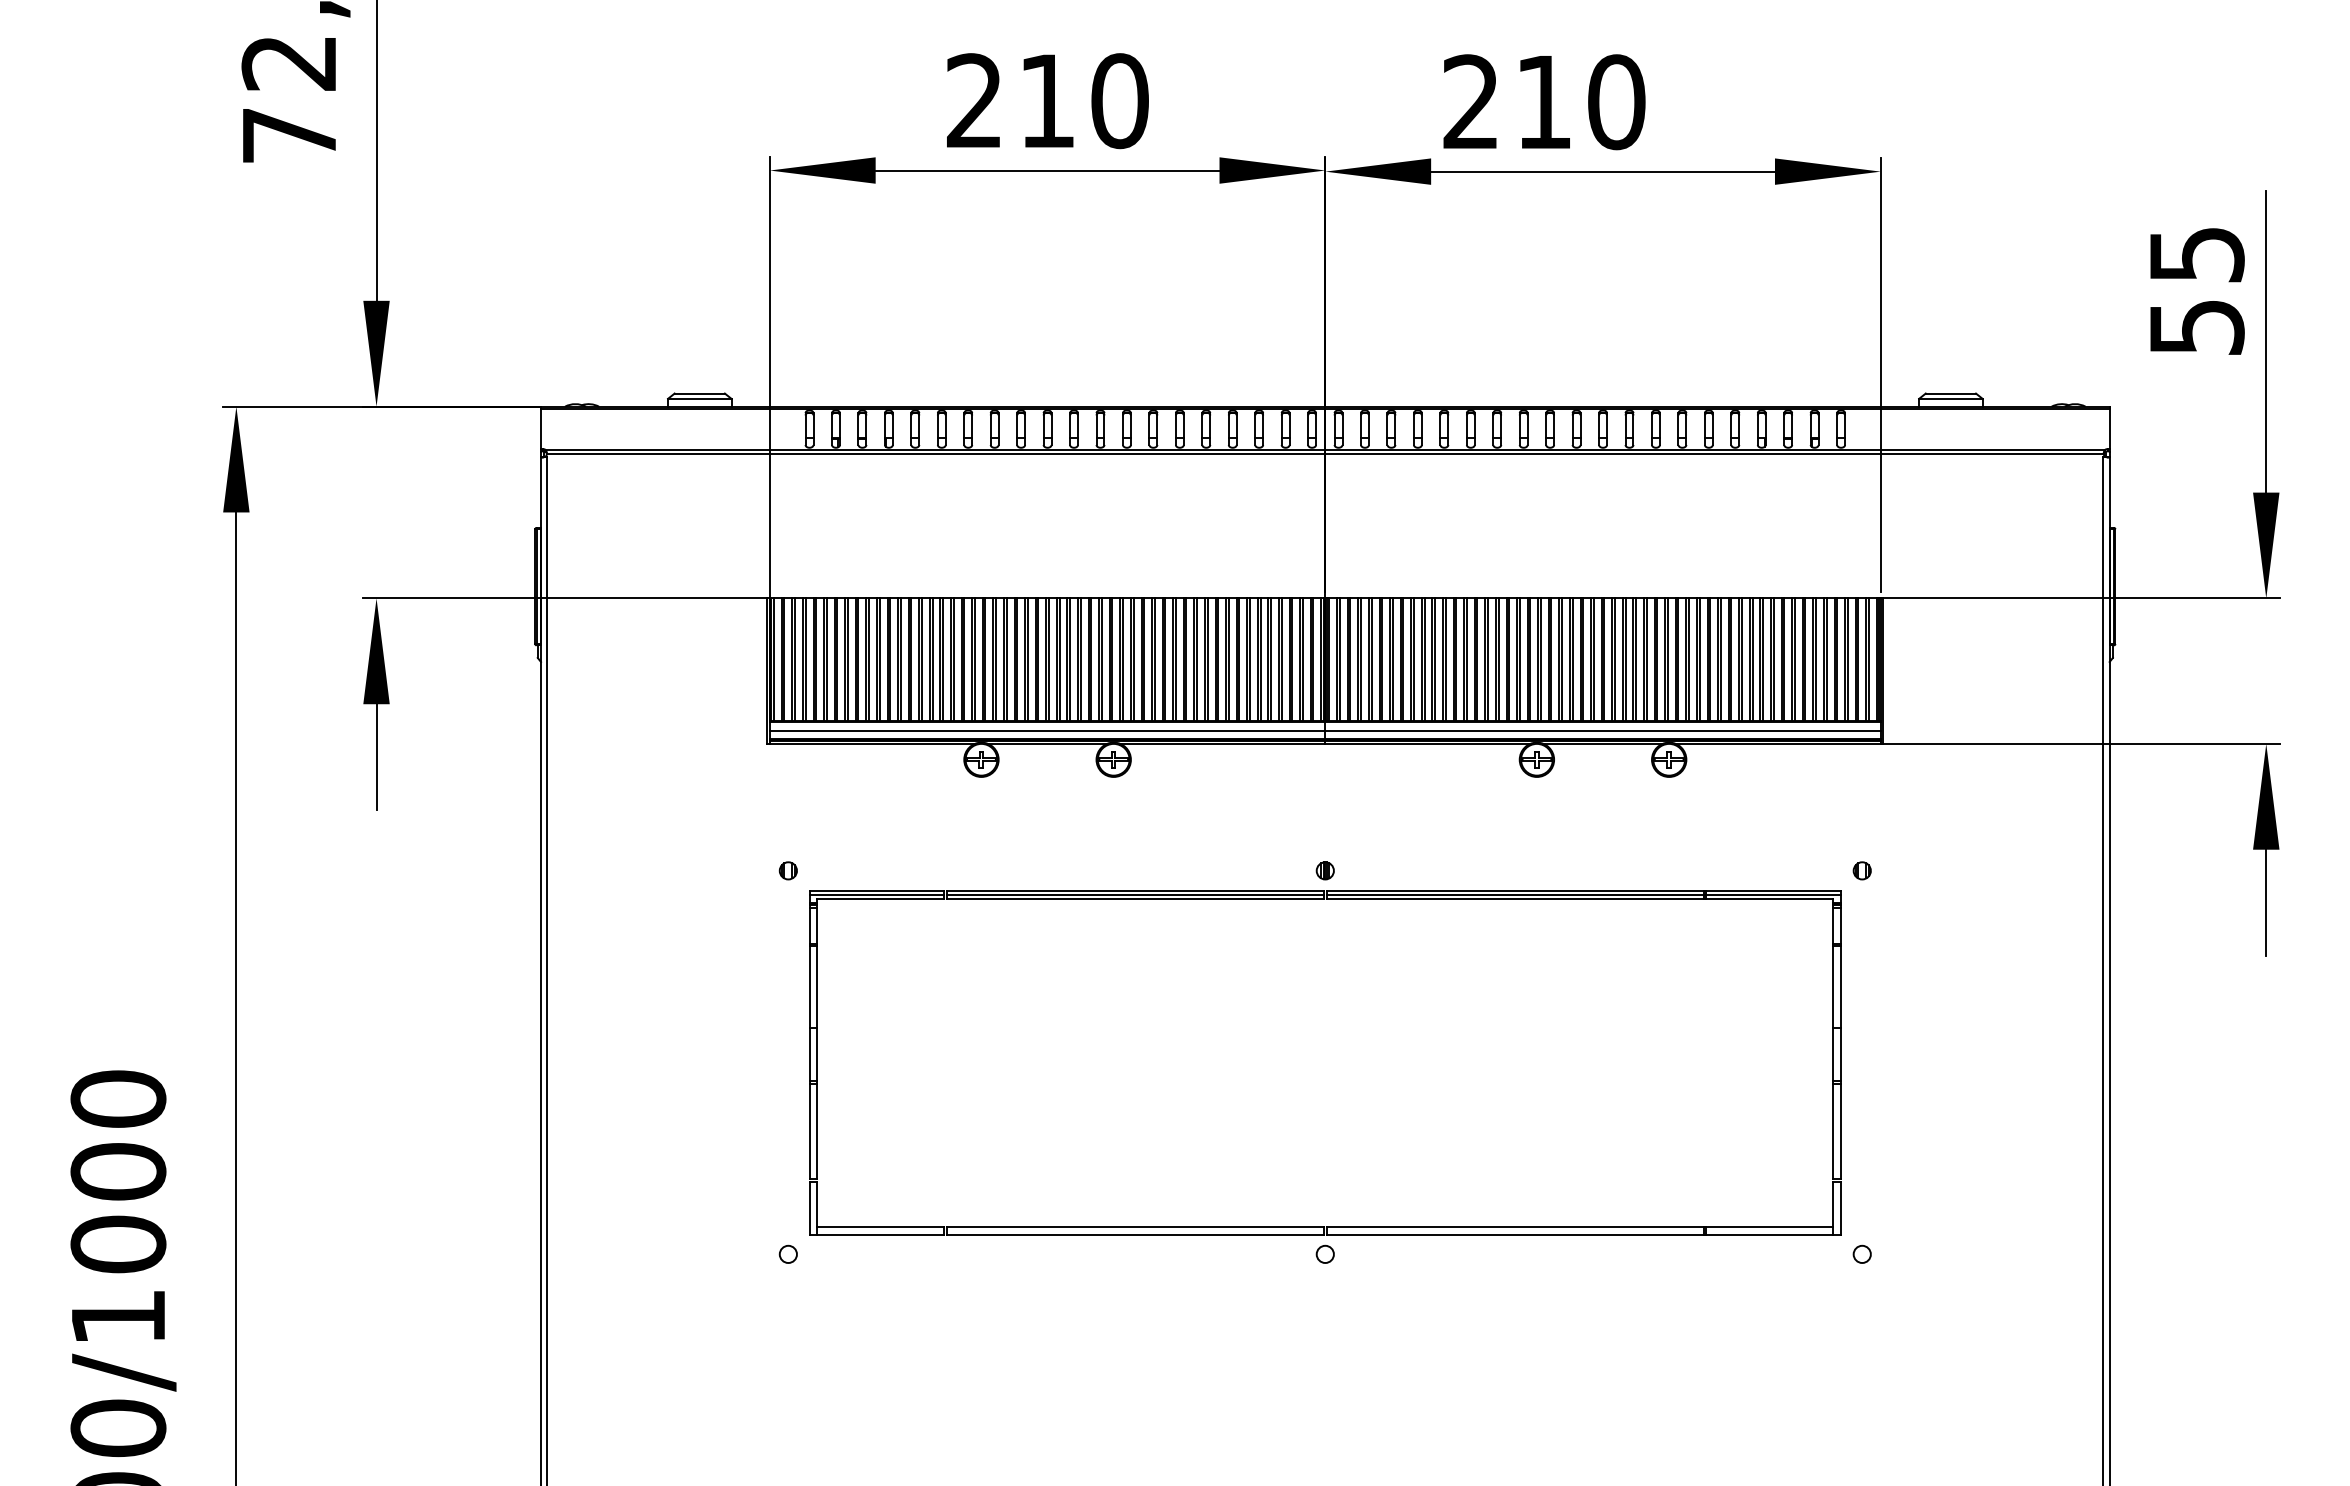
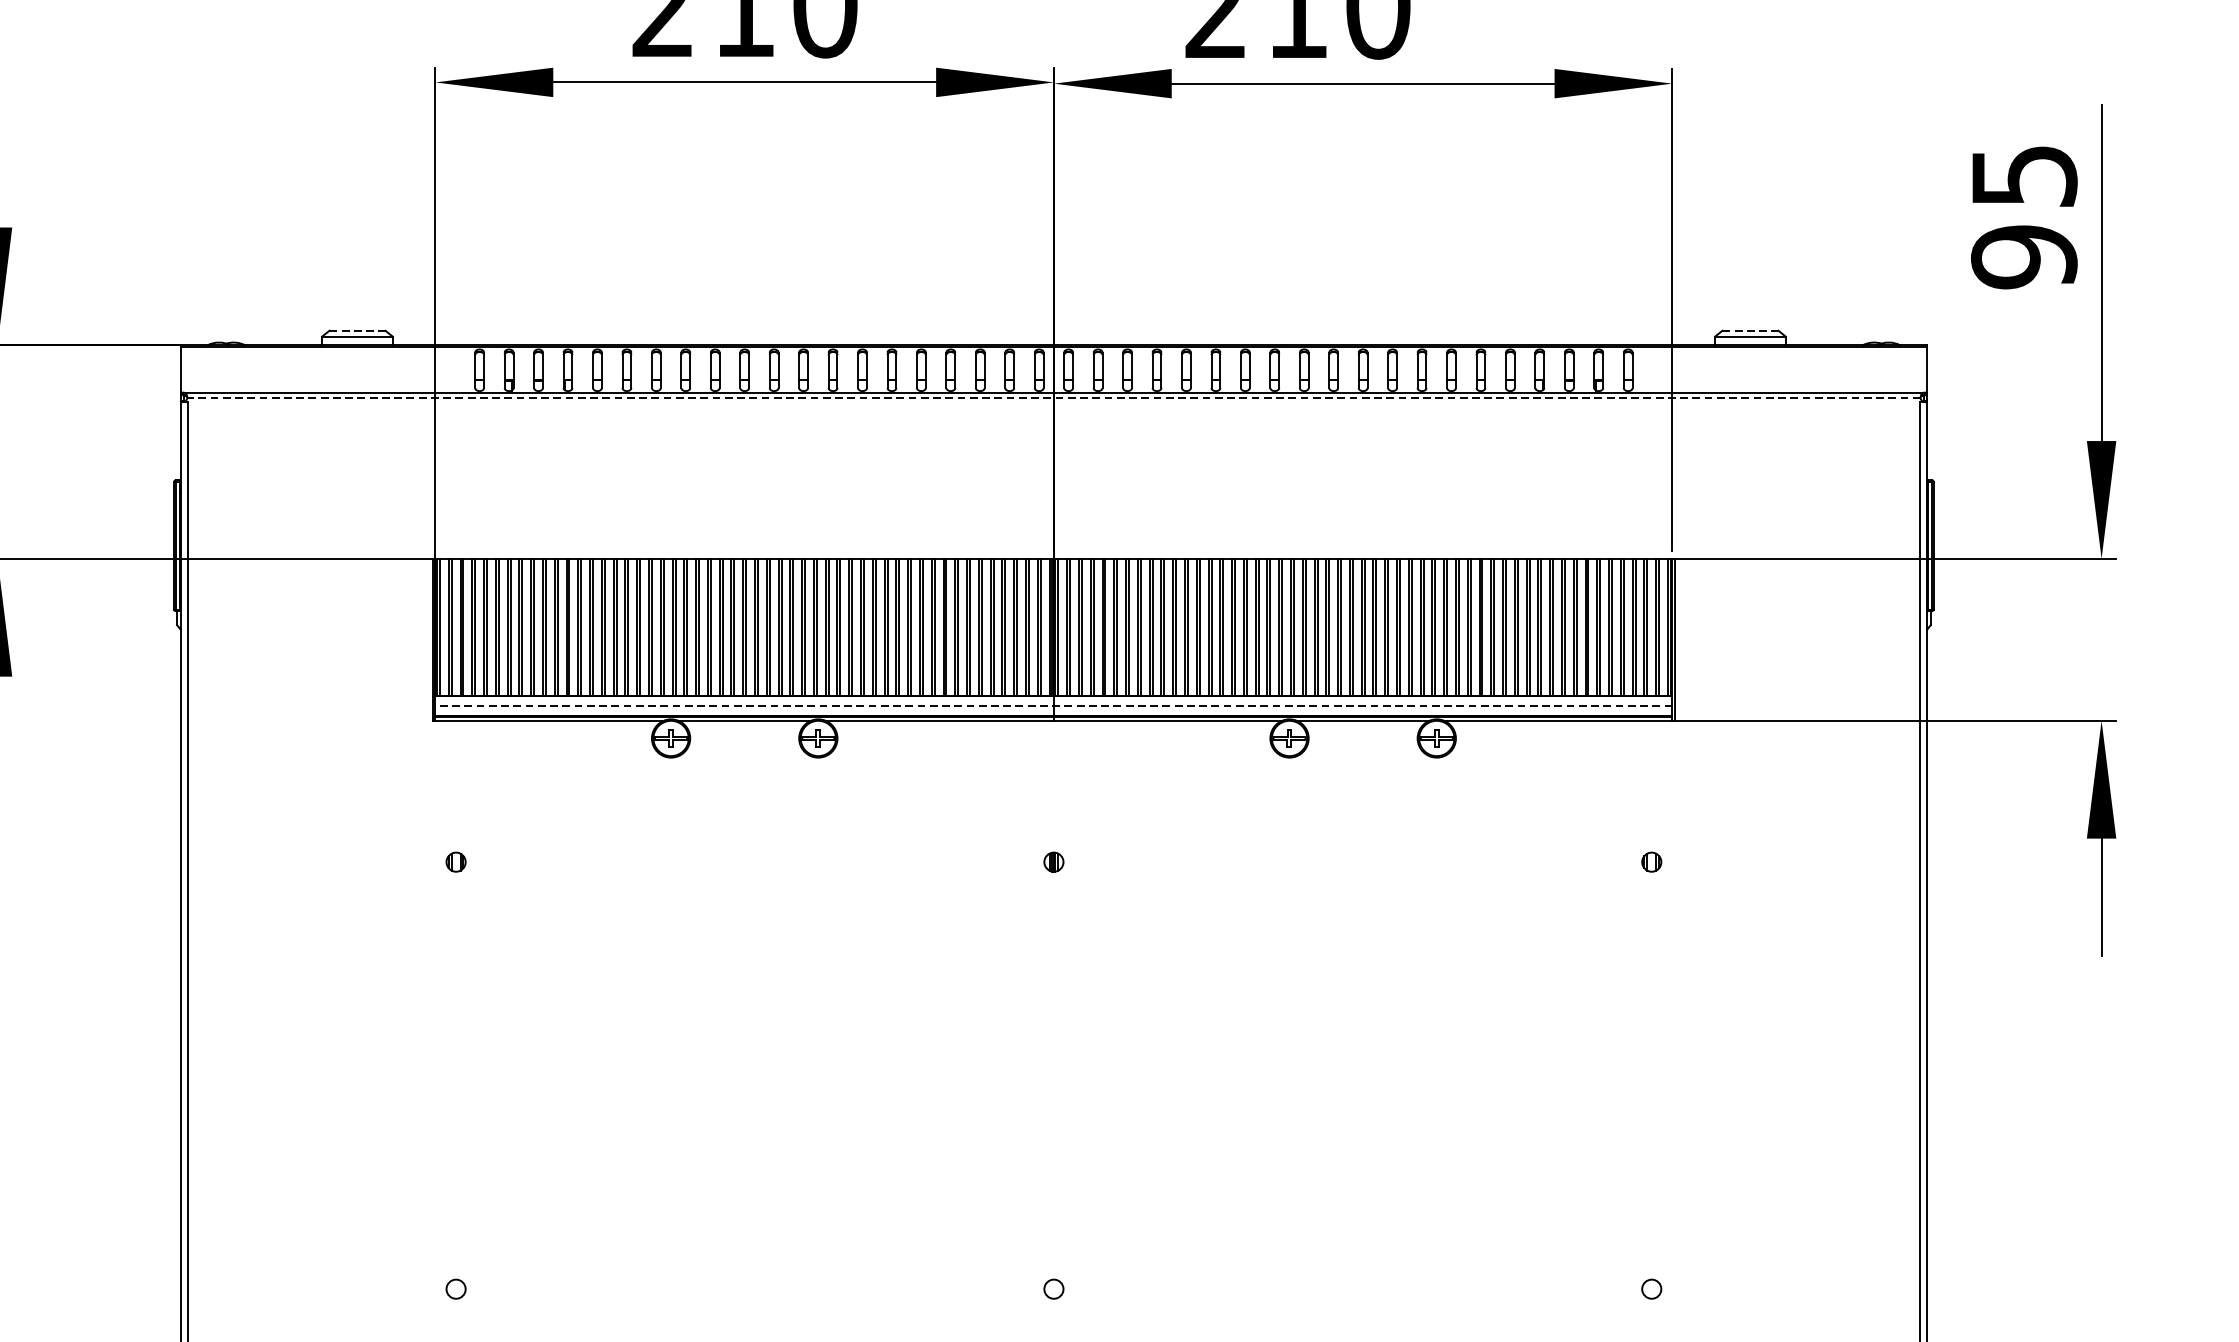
text: (2196, 327) -> (2023, 257), 55 -> 95
line: (700, 393) -> (358, 330), solid -> dashed
line: (1951, 393) -> (1751, 330), solid -> dashed
line: (1324, 454) -> (1053, 398), solid -> dashed
line: (1324, 730) -> (1053, 705), solid -> dashed
part: (1324, 899) -> (1053, 894), removed

